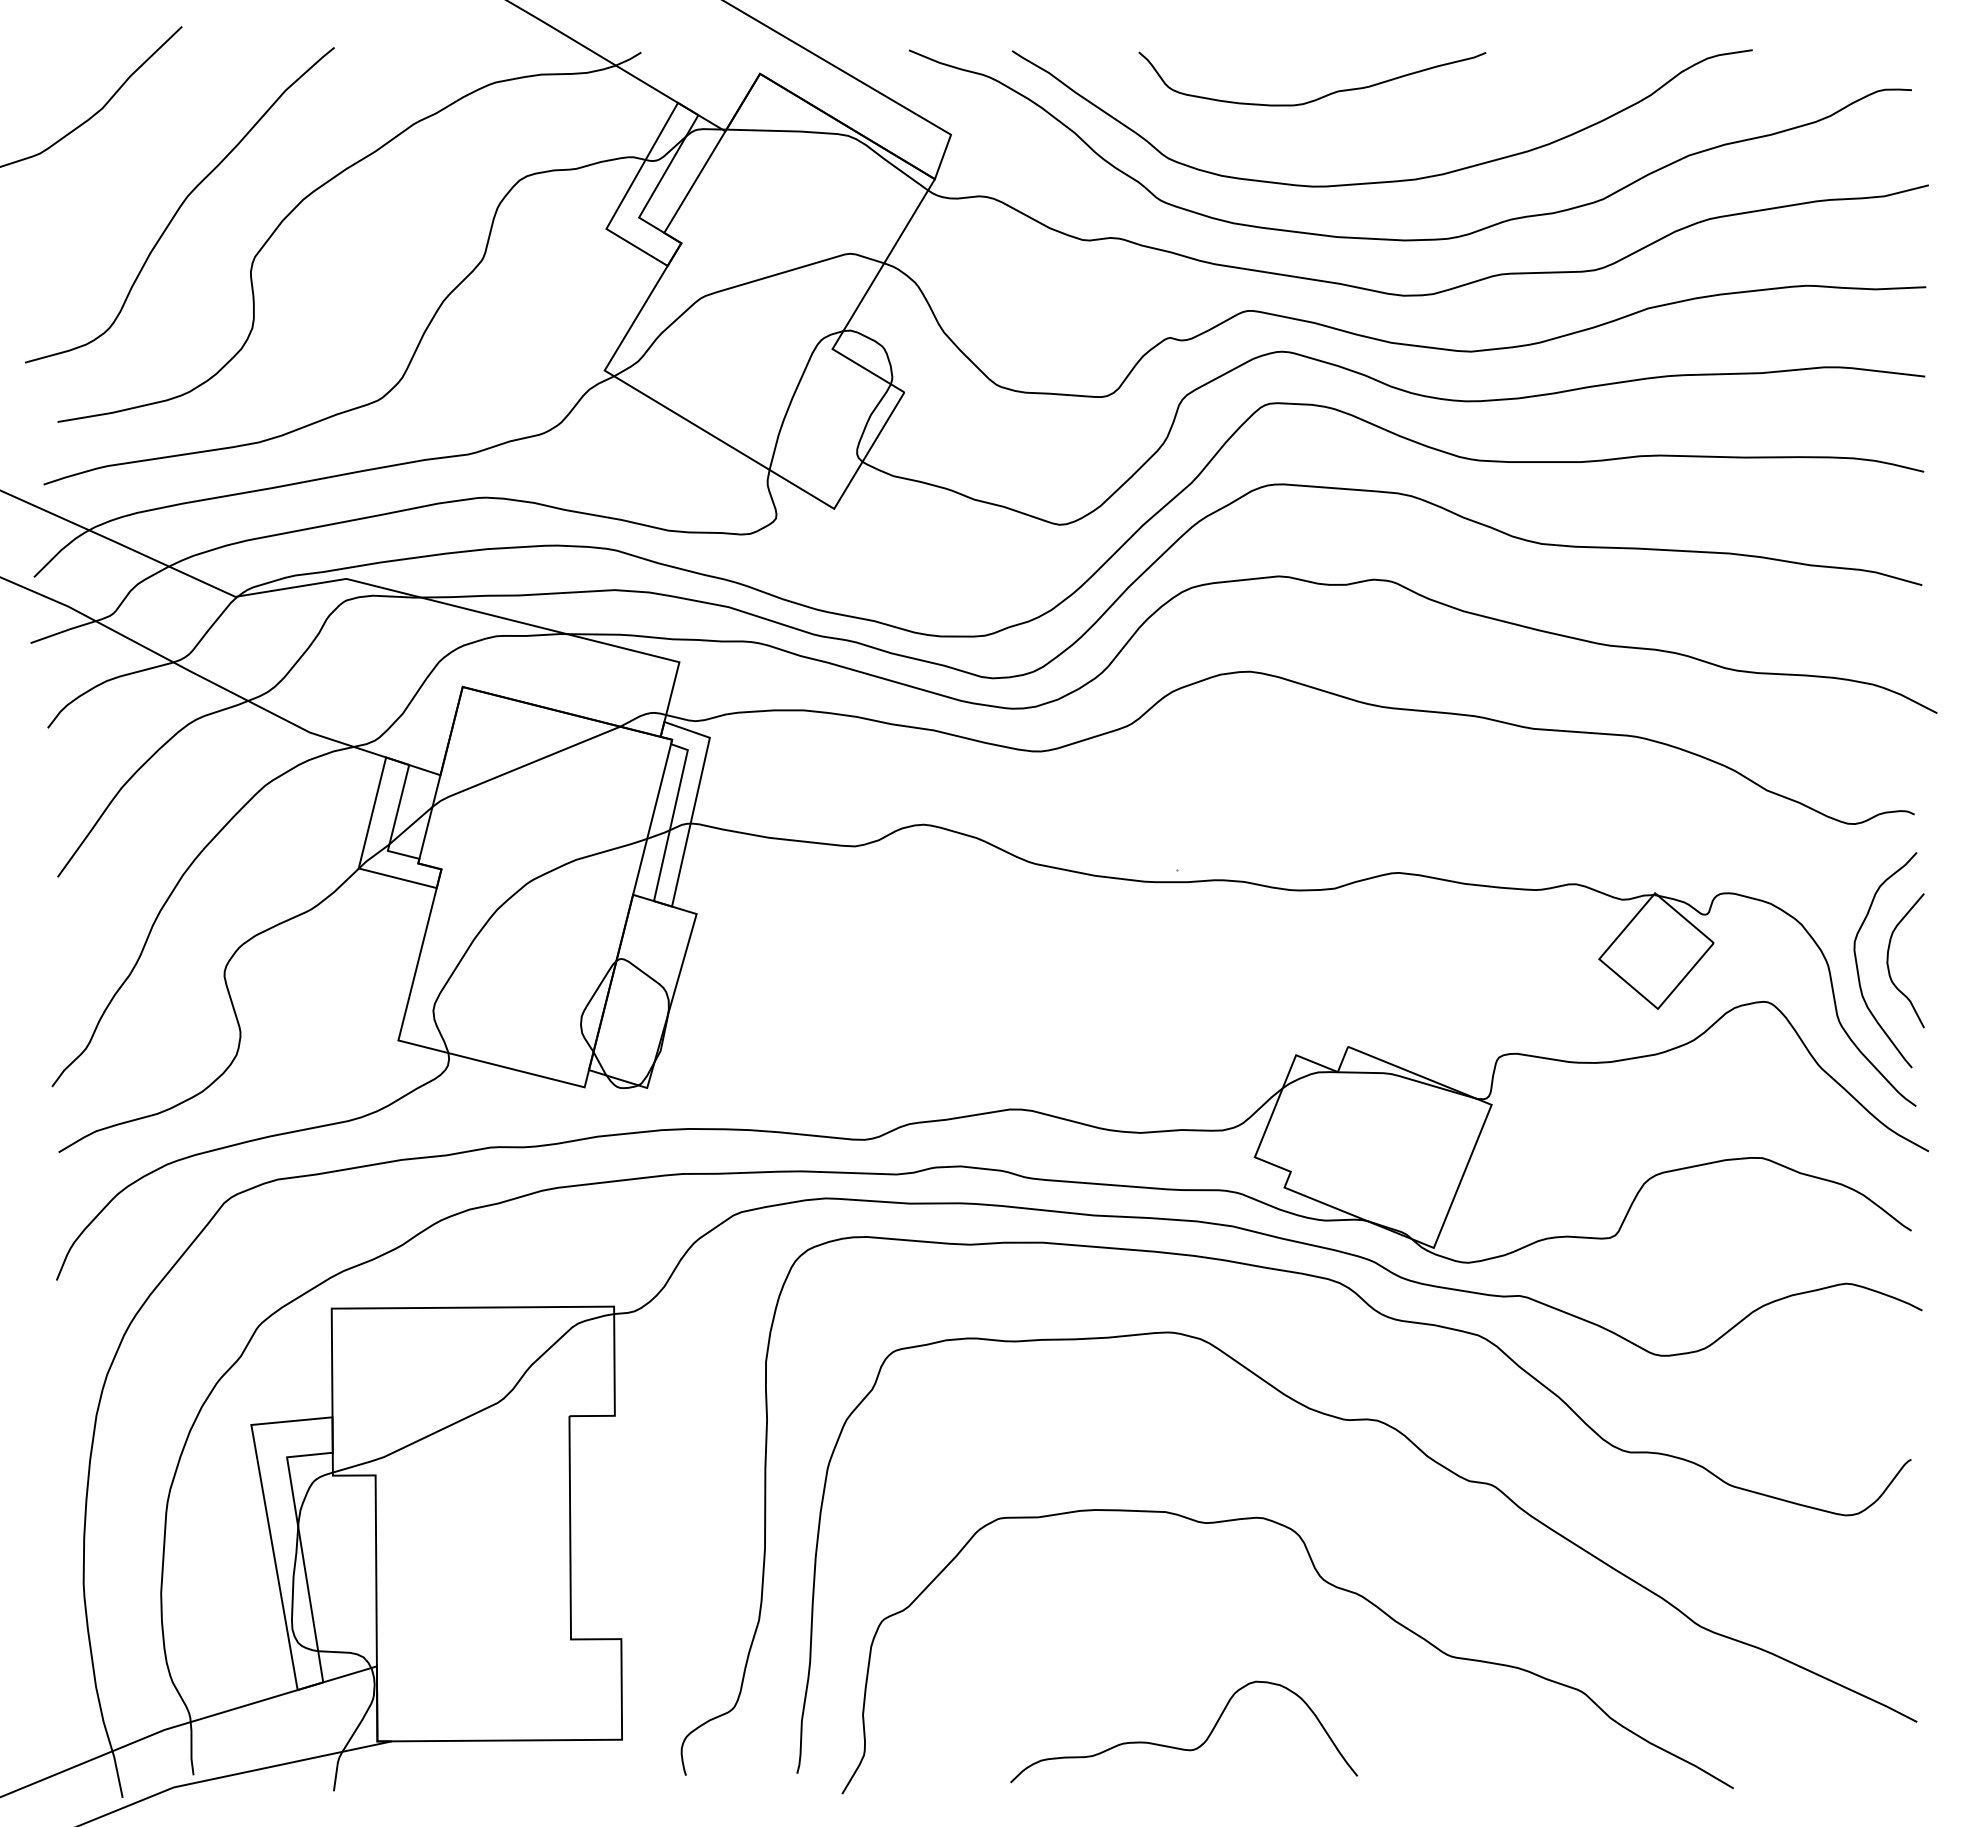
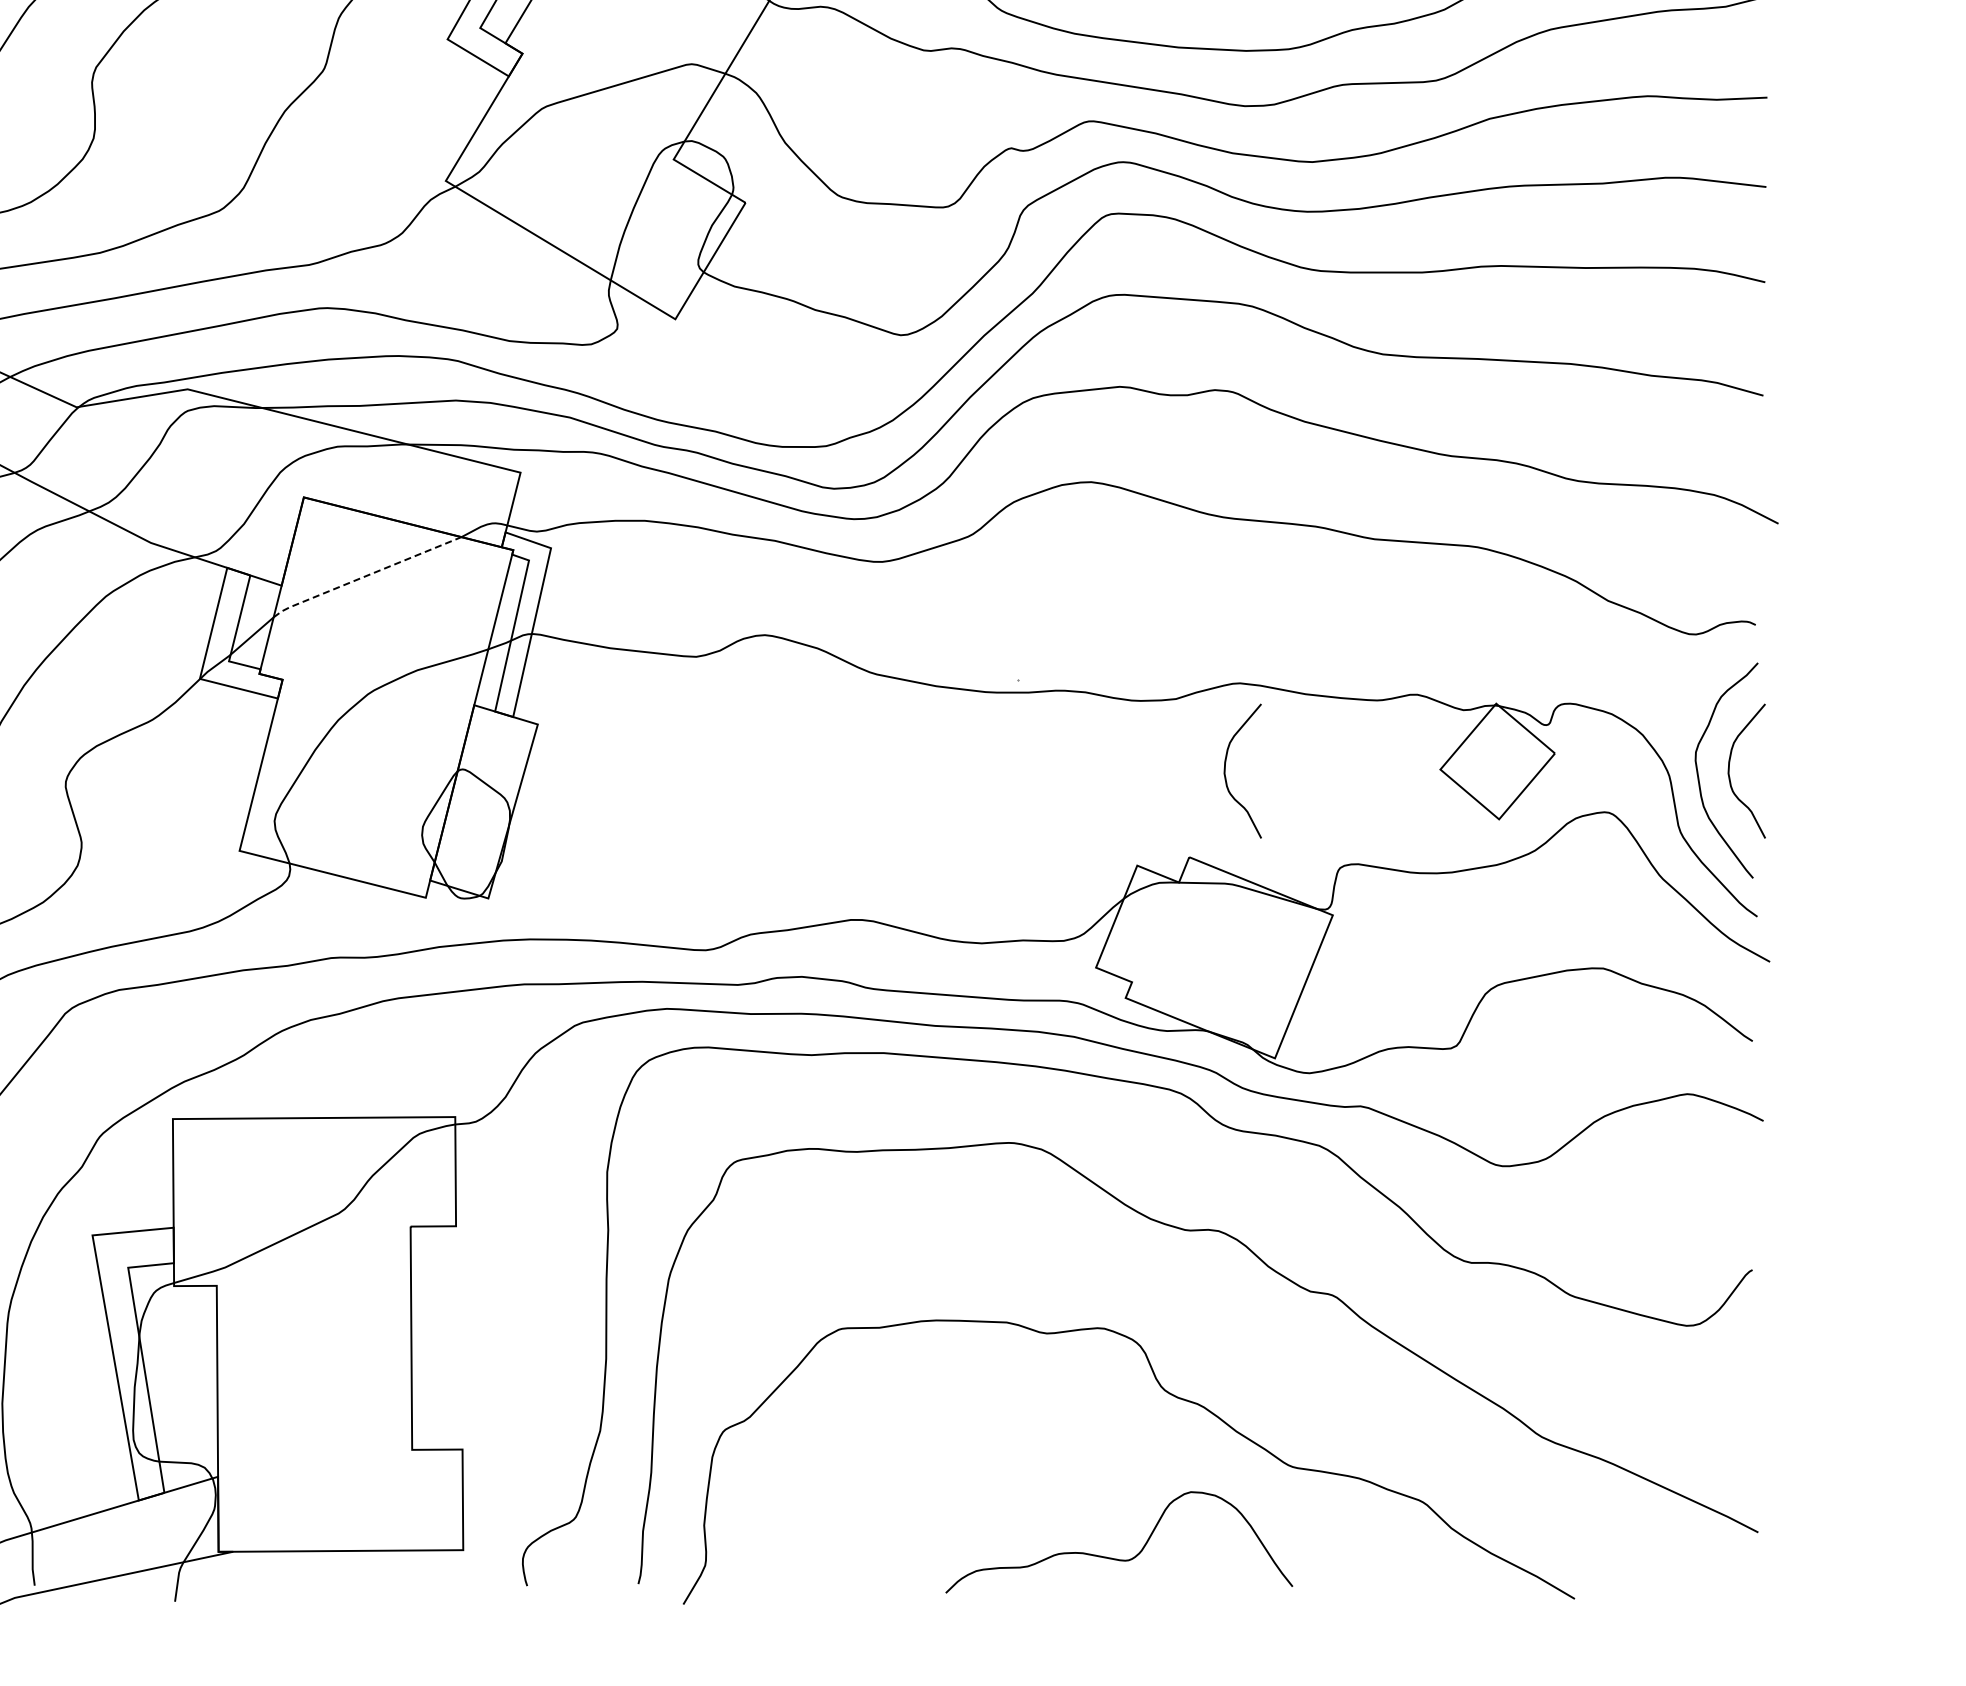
line: (524, 765) -> (365, 575), solid -> dashed
curve: (1384, 960) -> (1225, 770), added
curve: (1184, 1748) -> (1119, 1558), moved

